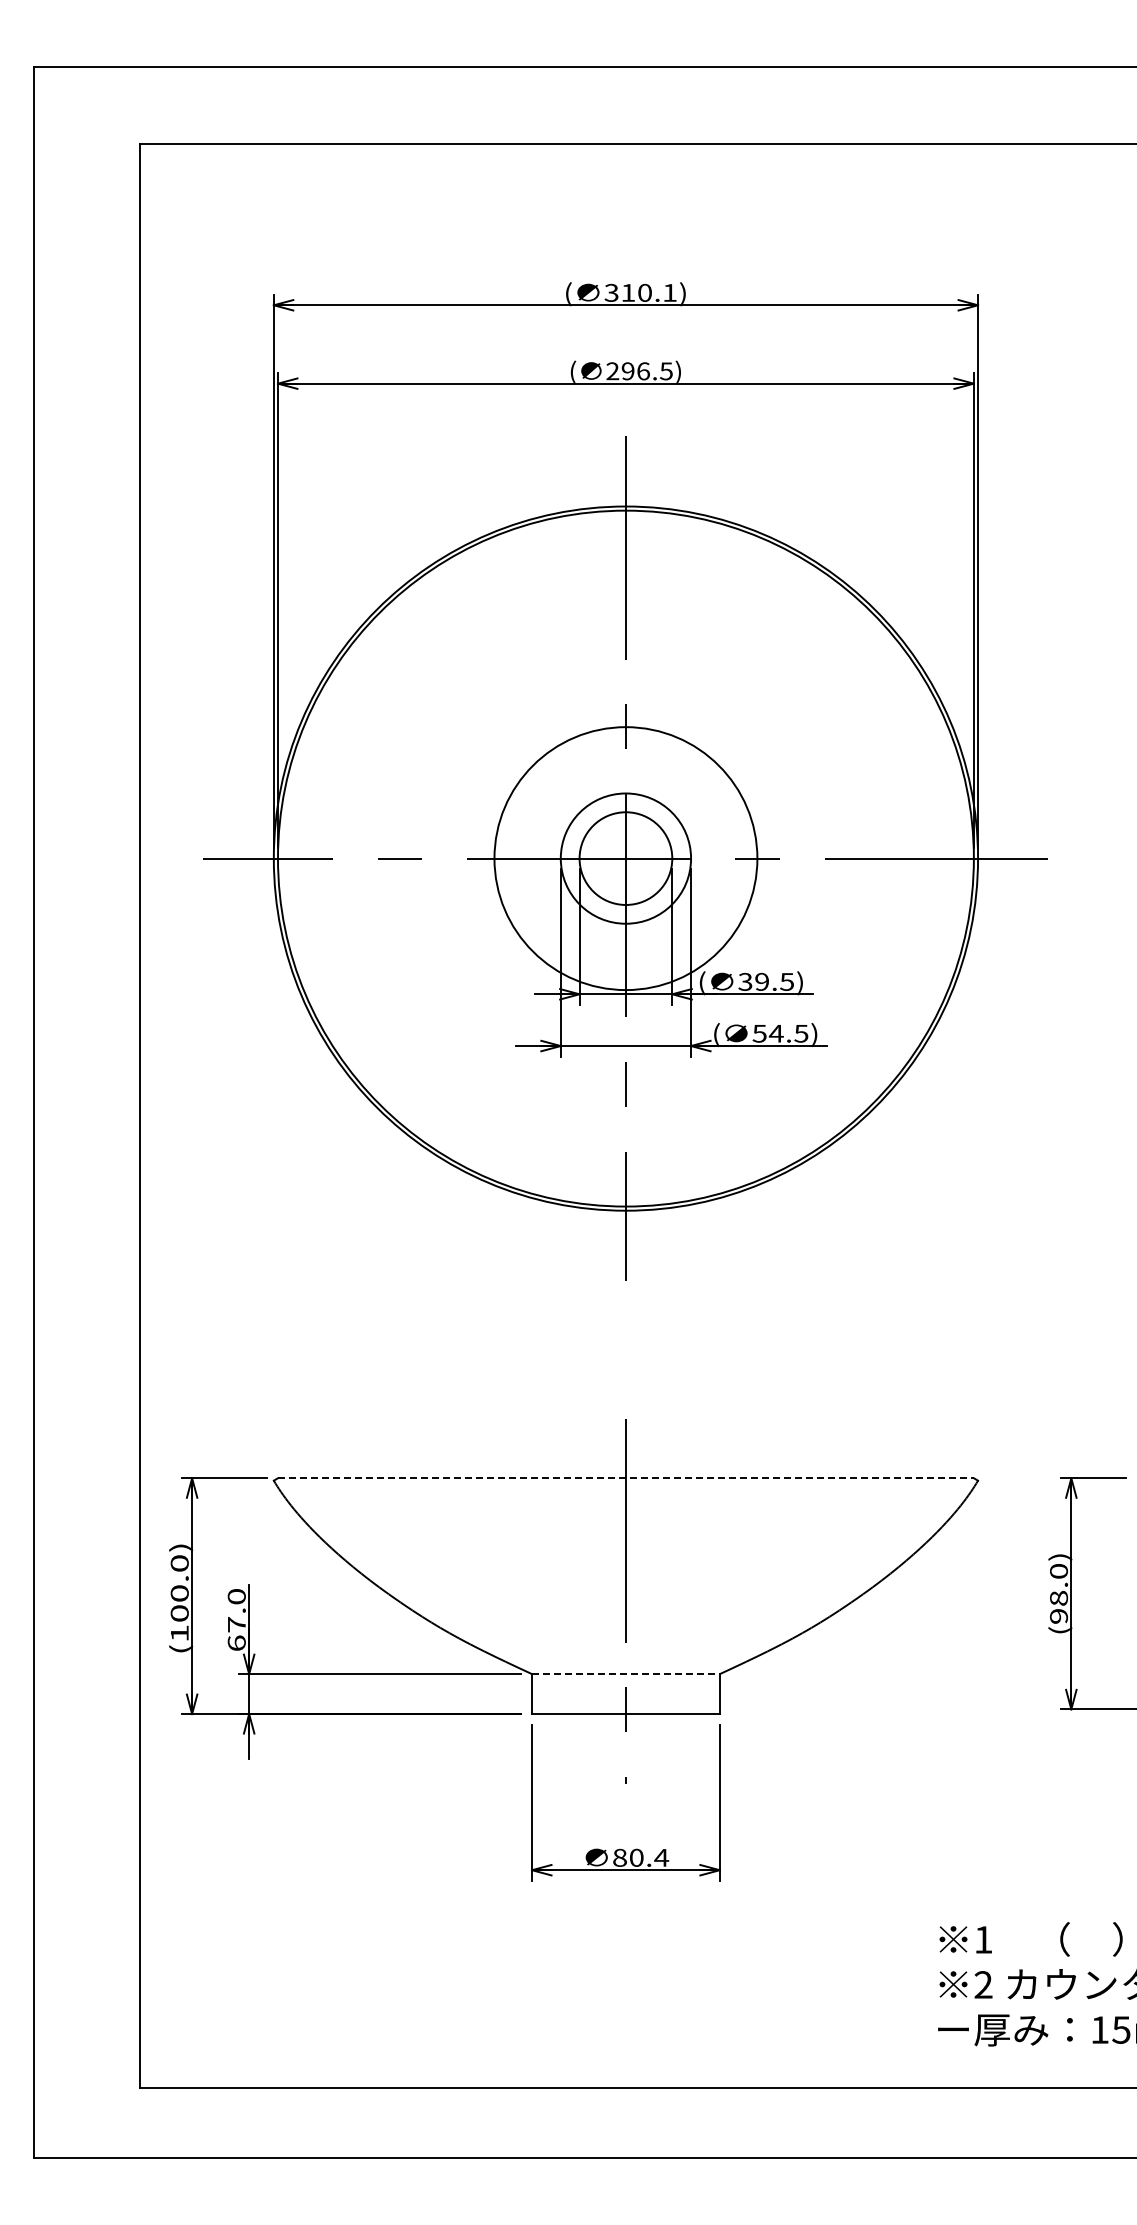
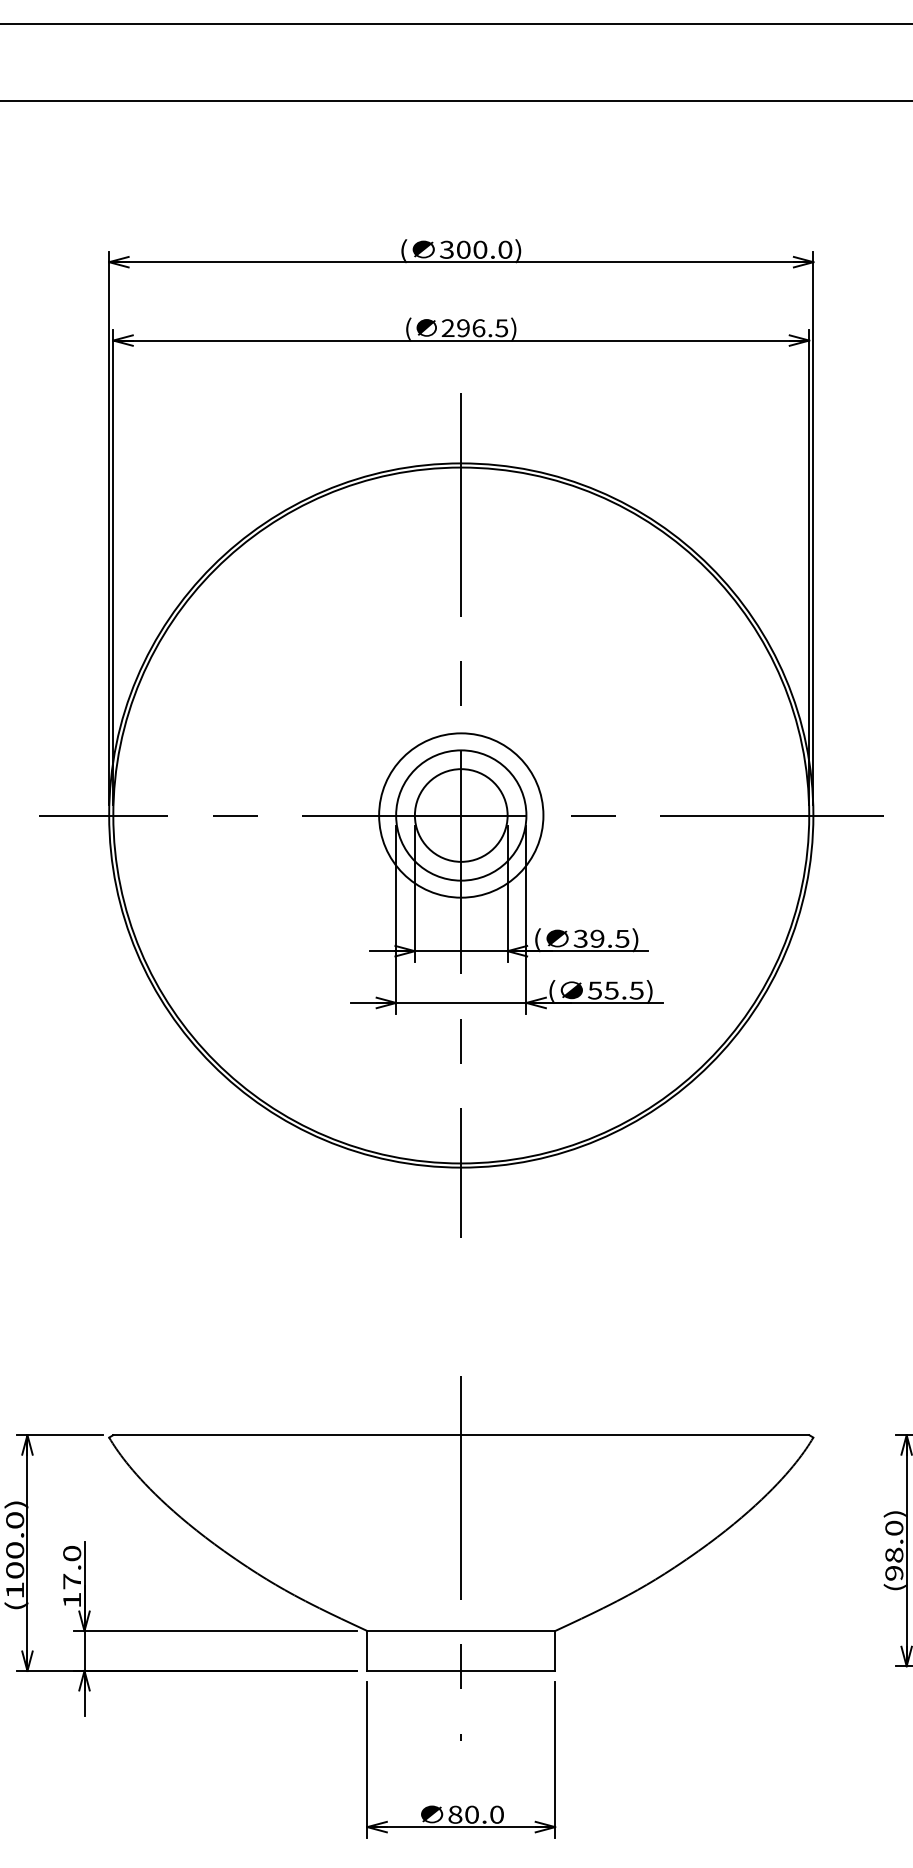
text: (648, 292) -> (483, 249), 310.1) -> 300.0)
circle: (625, 858) -> (460, 815), size x0.62
text: (775, 1033) -> (610, 990), 54.5) -> 55.5)
line: (626, 1478) -> (461, 1435), dashed -> solid
text: (236, 1642) -> (71, 1599), 67.0 -> 17.0
line: (625, 1674) -> (460, 1631), dashed -> solid
text: (661, 1857) -> (496, 1814), 80.4 -> 80.0

